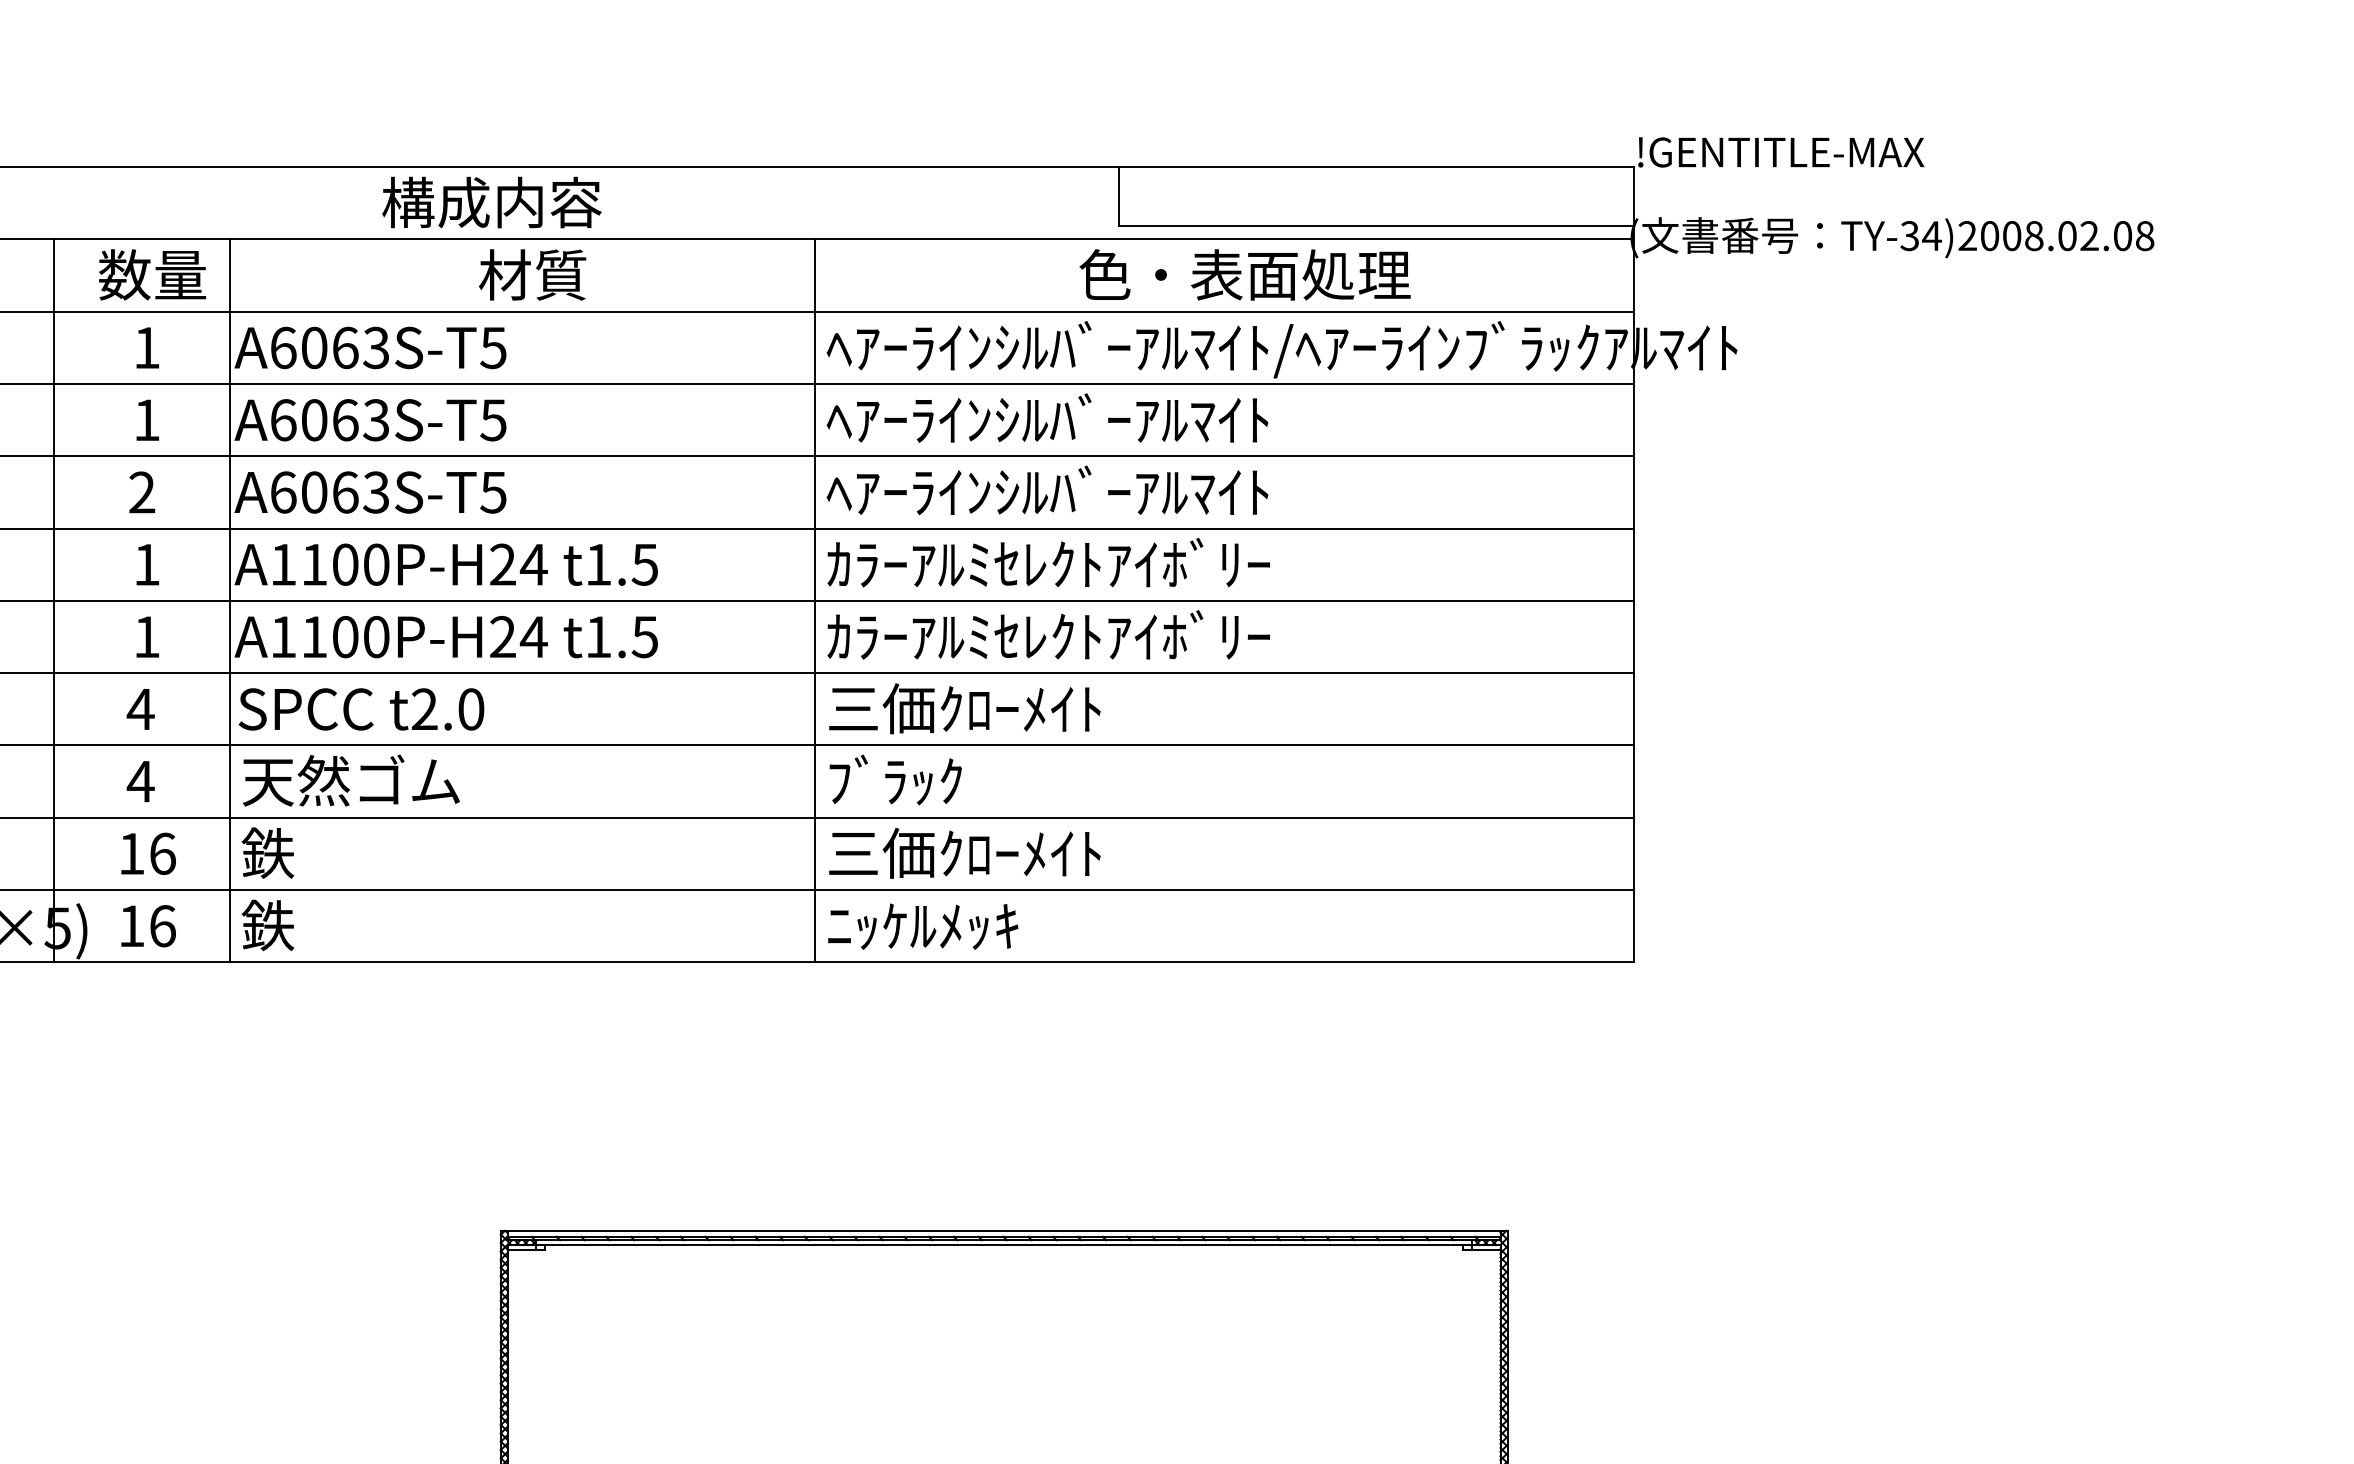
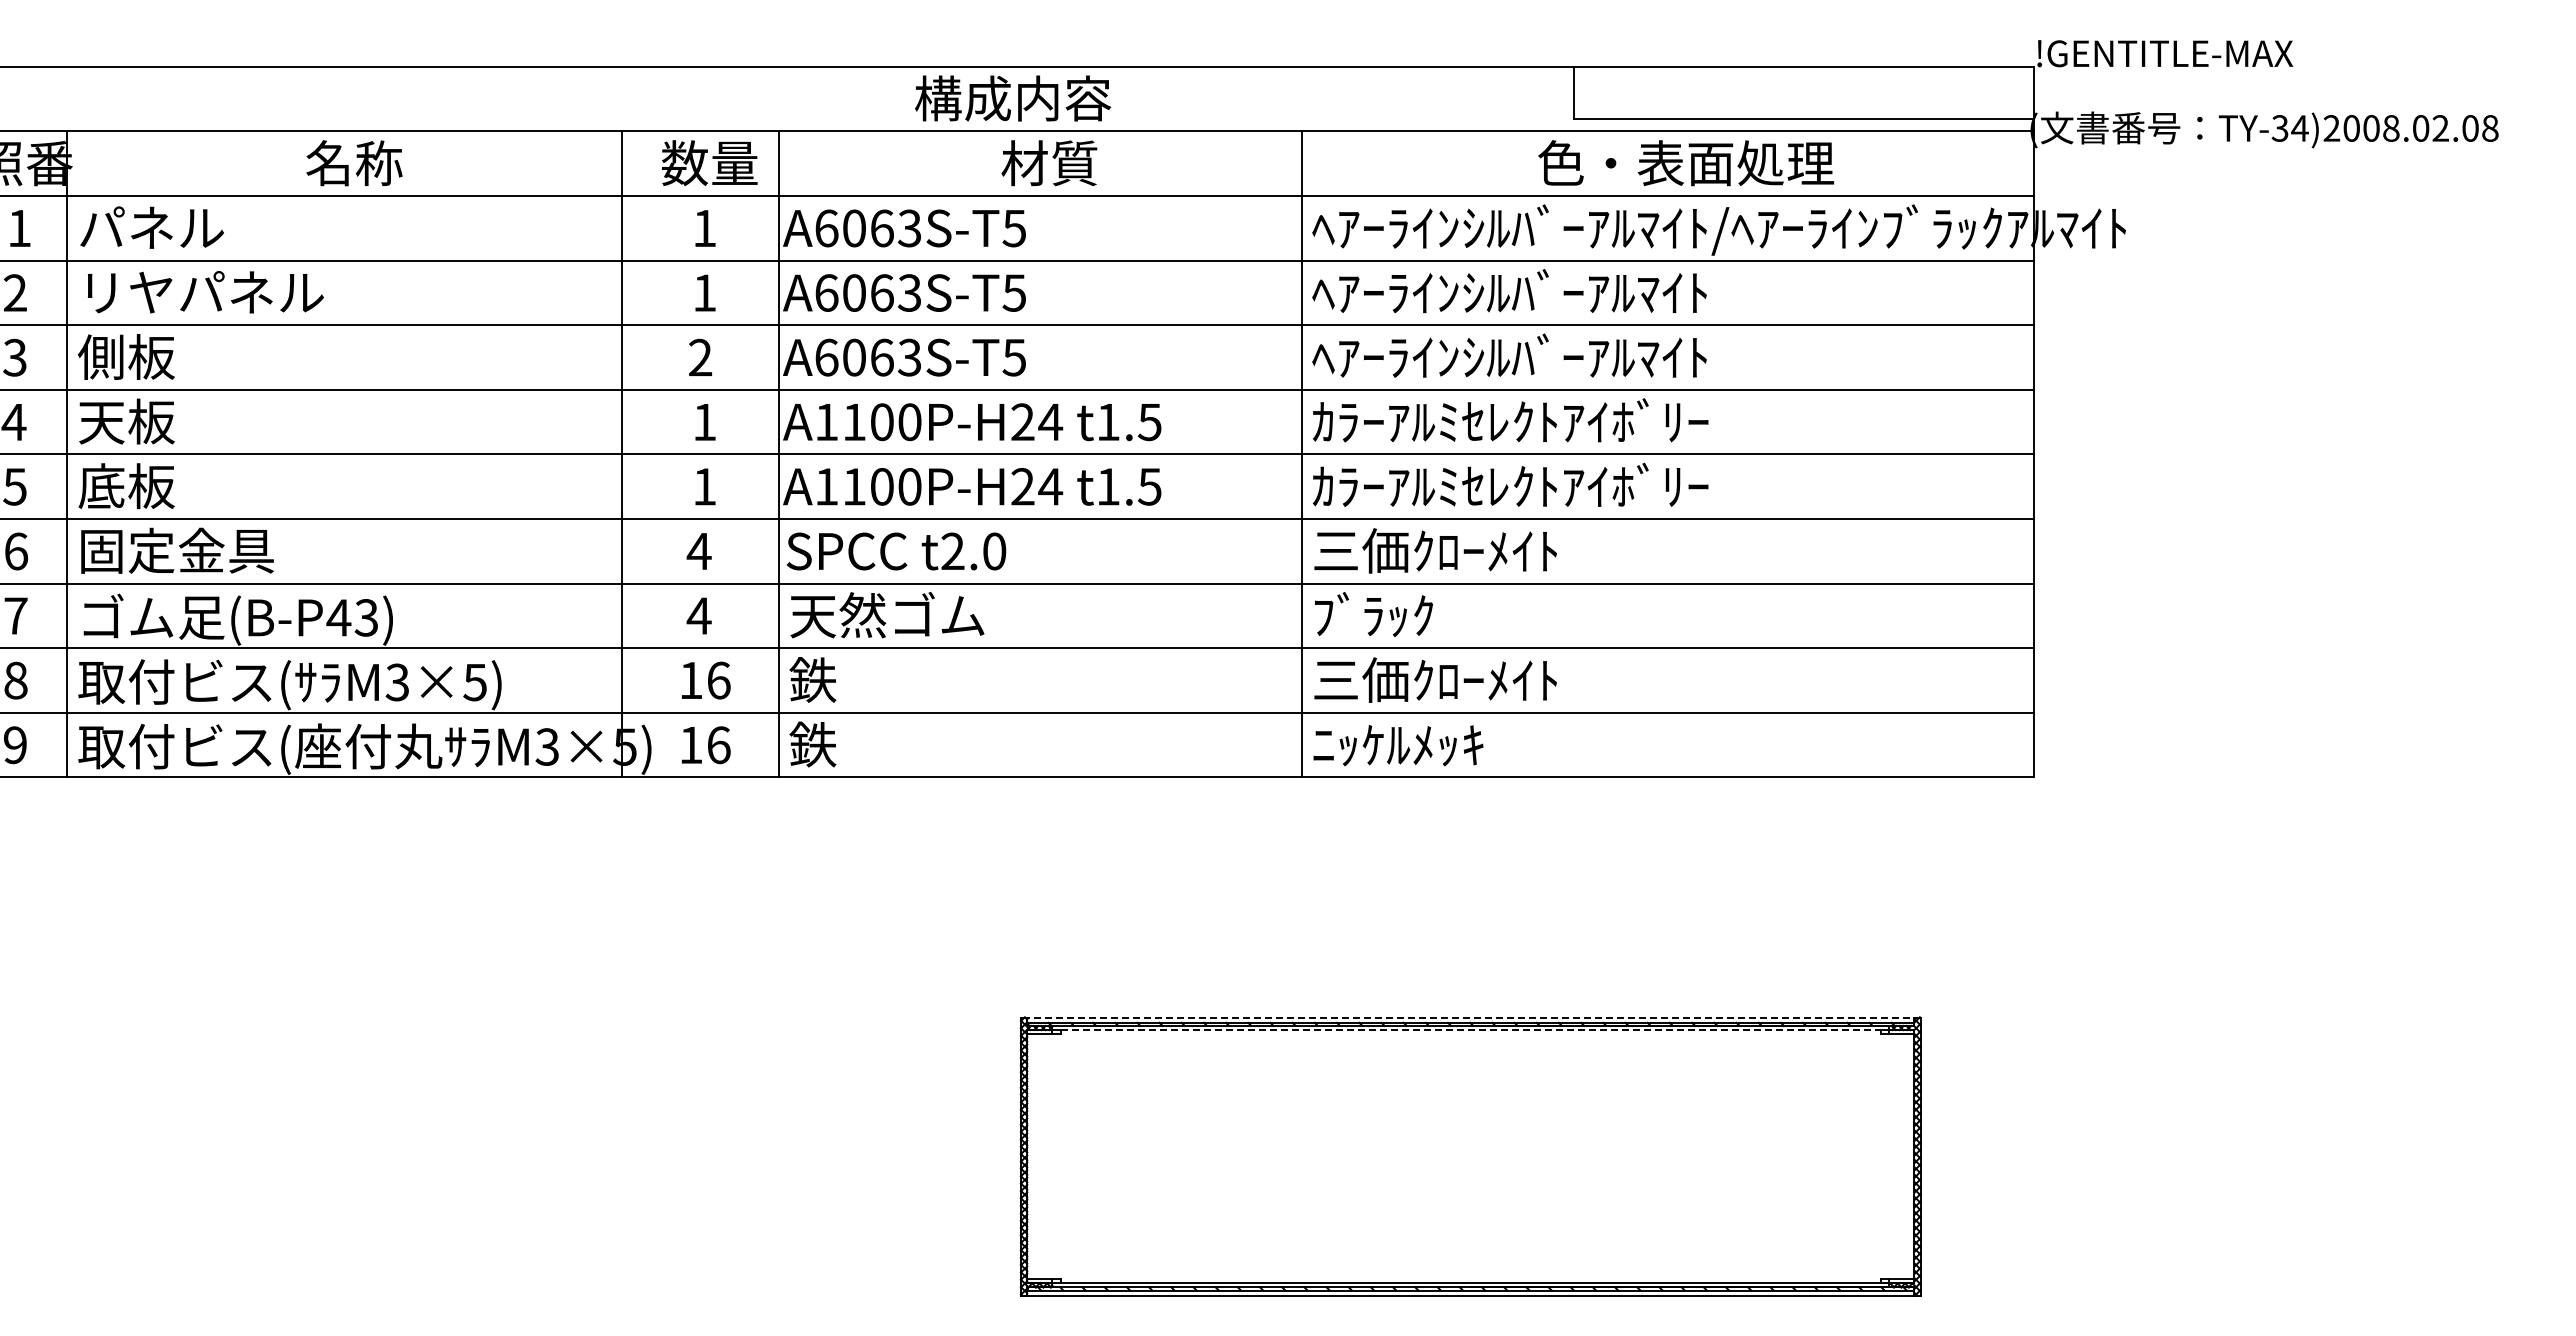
line: (1003, 1230) -> (1470, 1017), solid -> dashed
line: (1009, 1245) -> (1475, 1030), solid -> dashed

